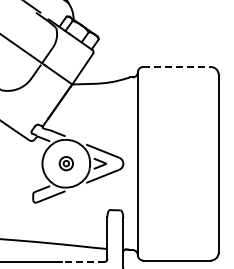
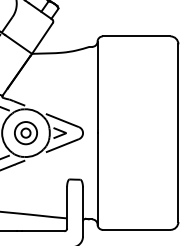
line: (176, 67) -> (136, 36), dashed -> solid
part: (66, 163) -> (26, 132), size x1.67
line: (83, 261) -> (43, 230), dashed -> solid

